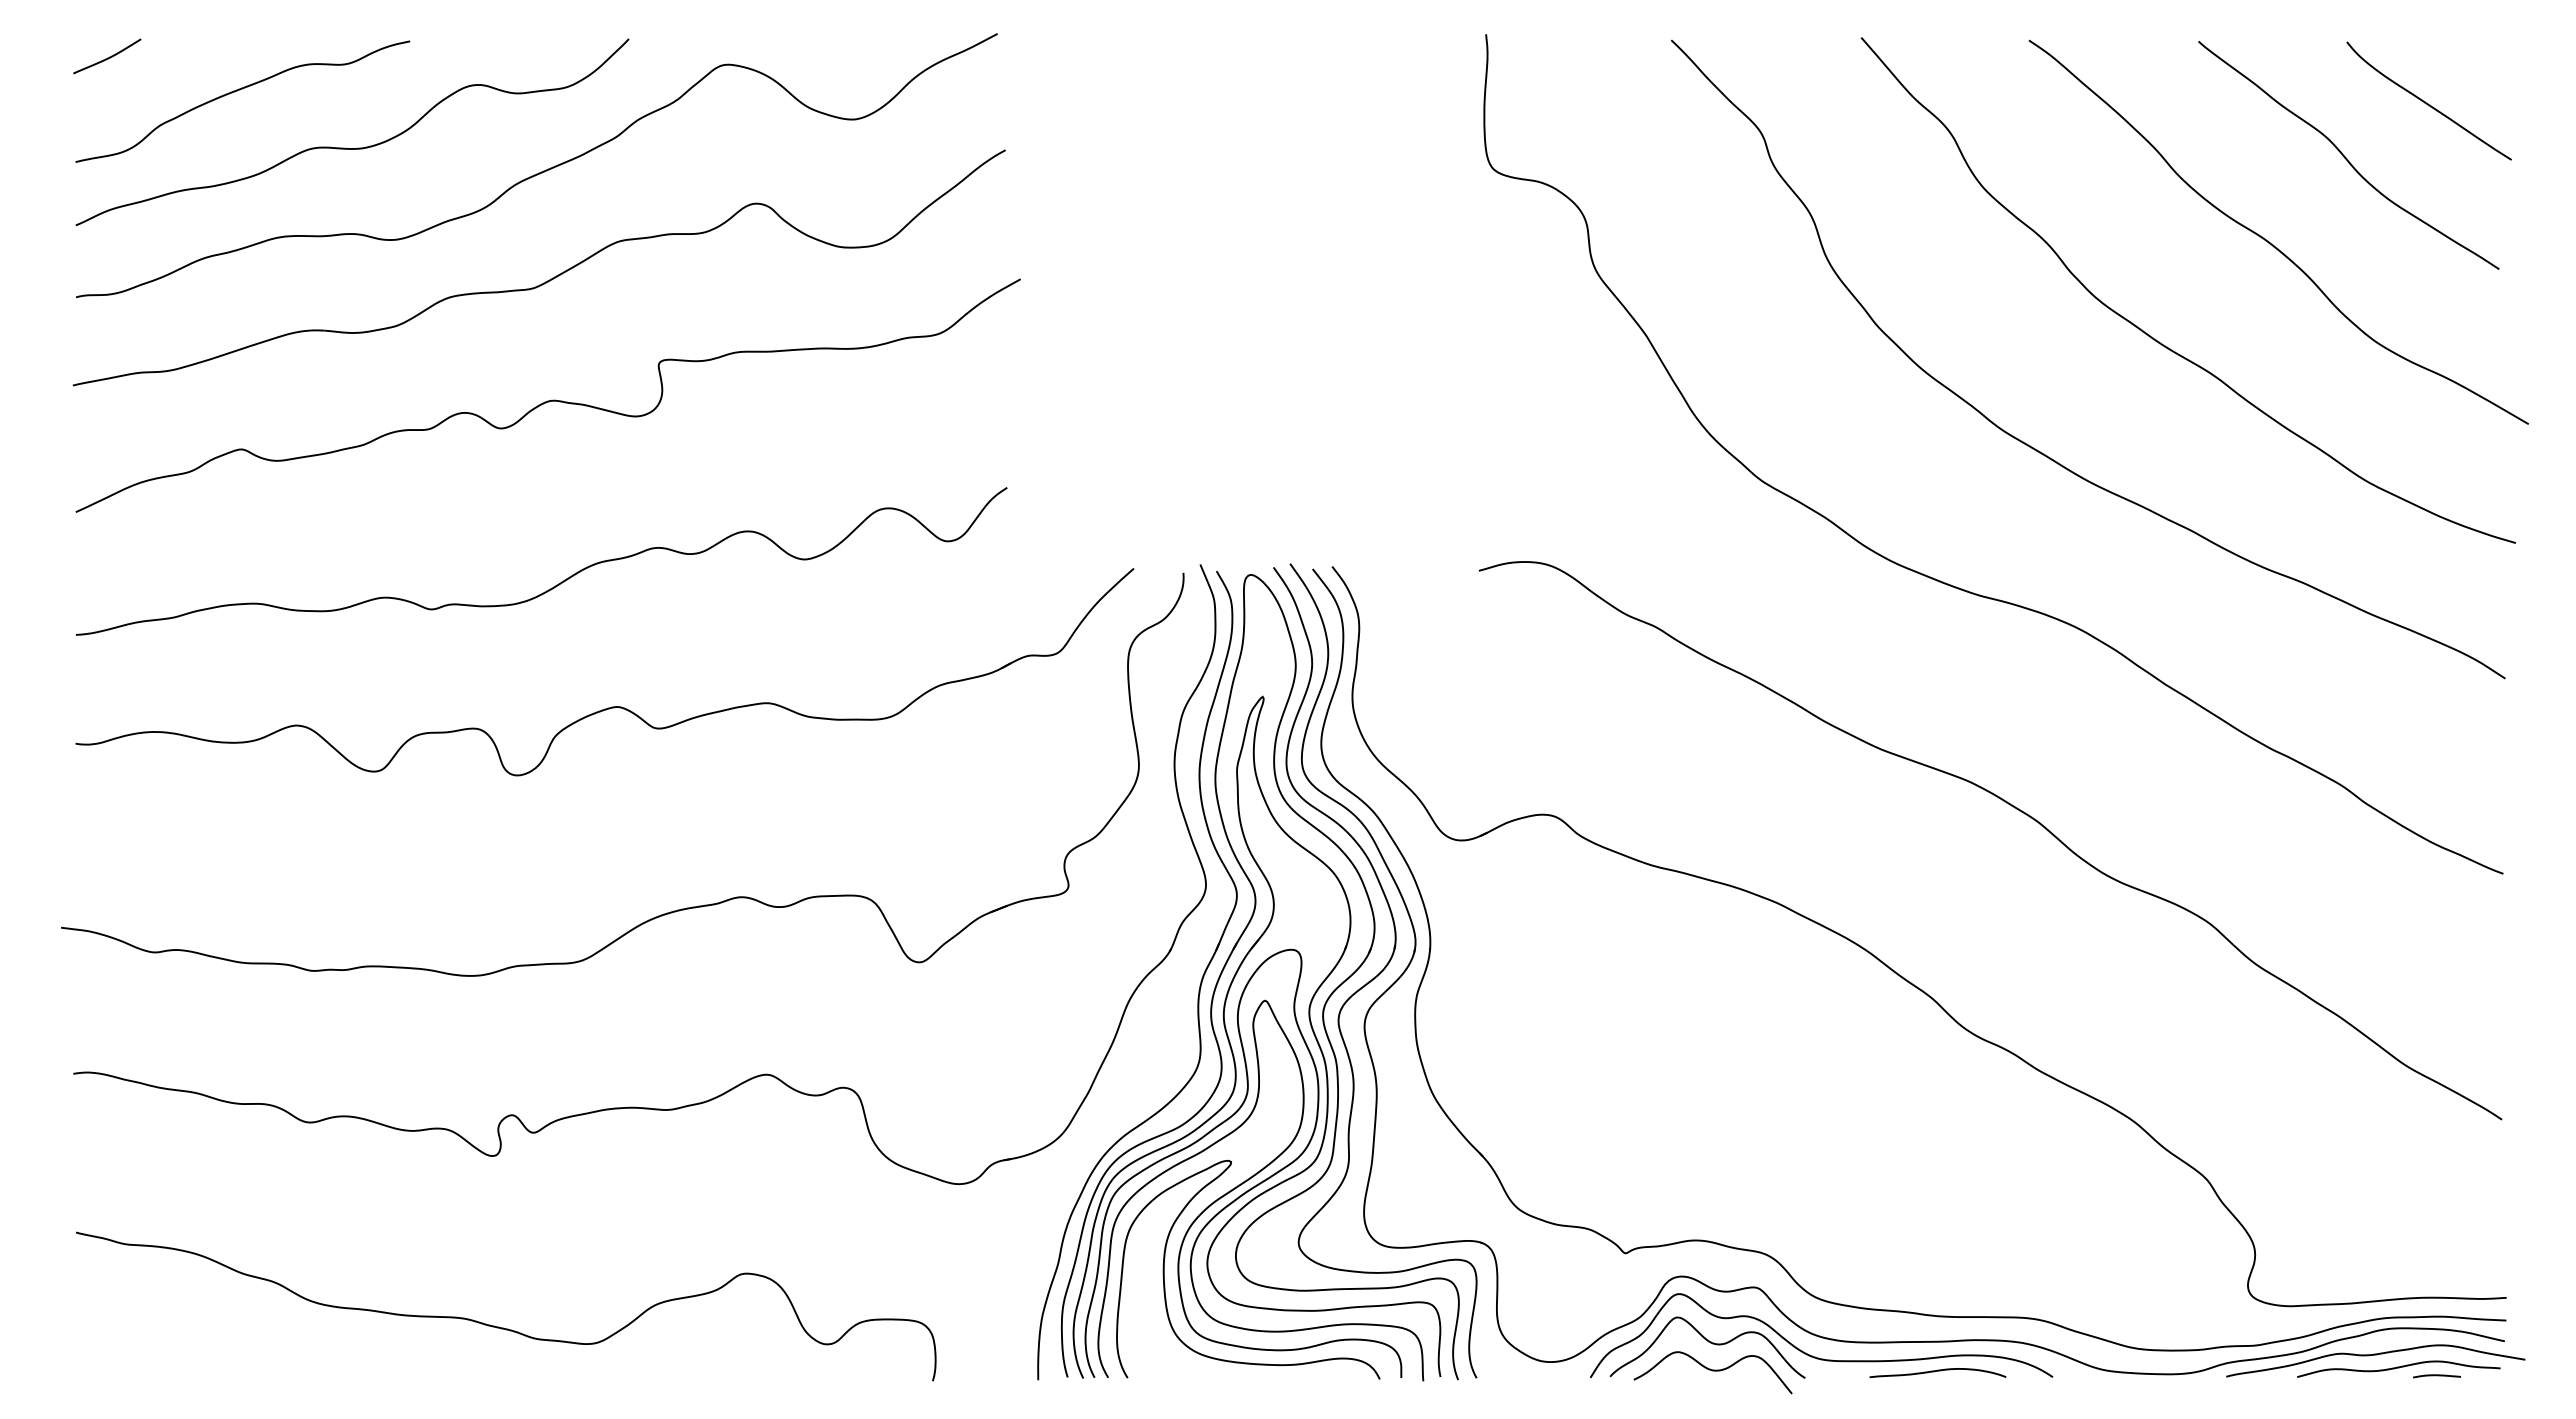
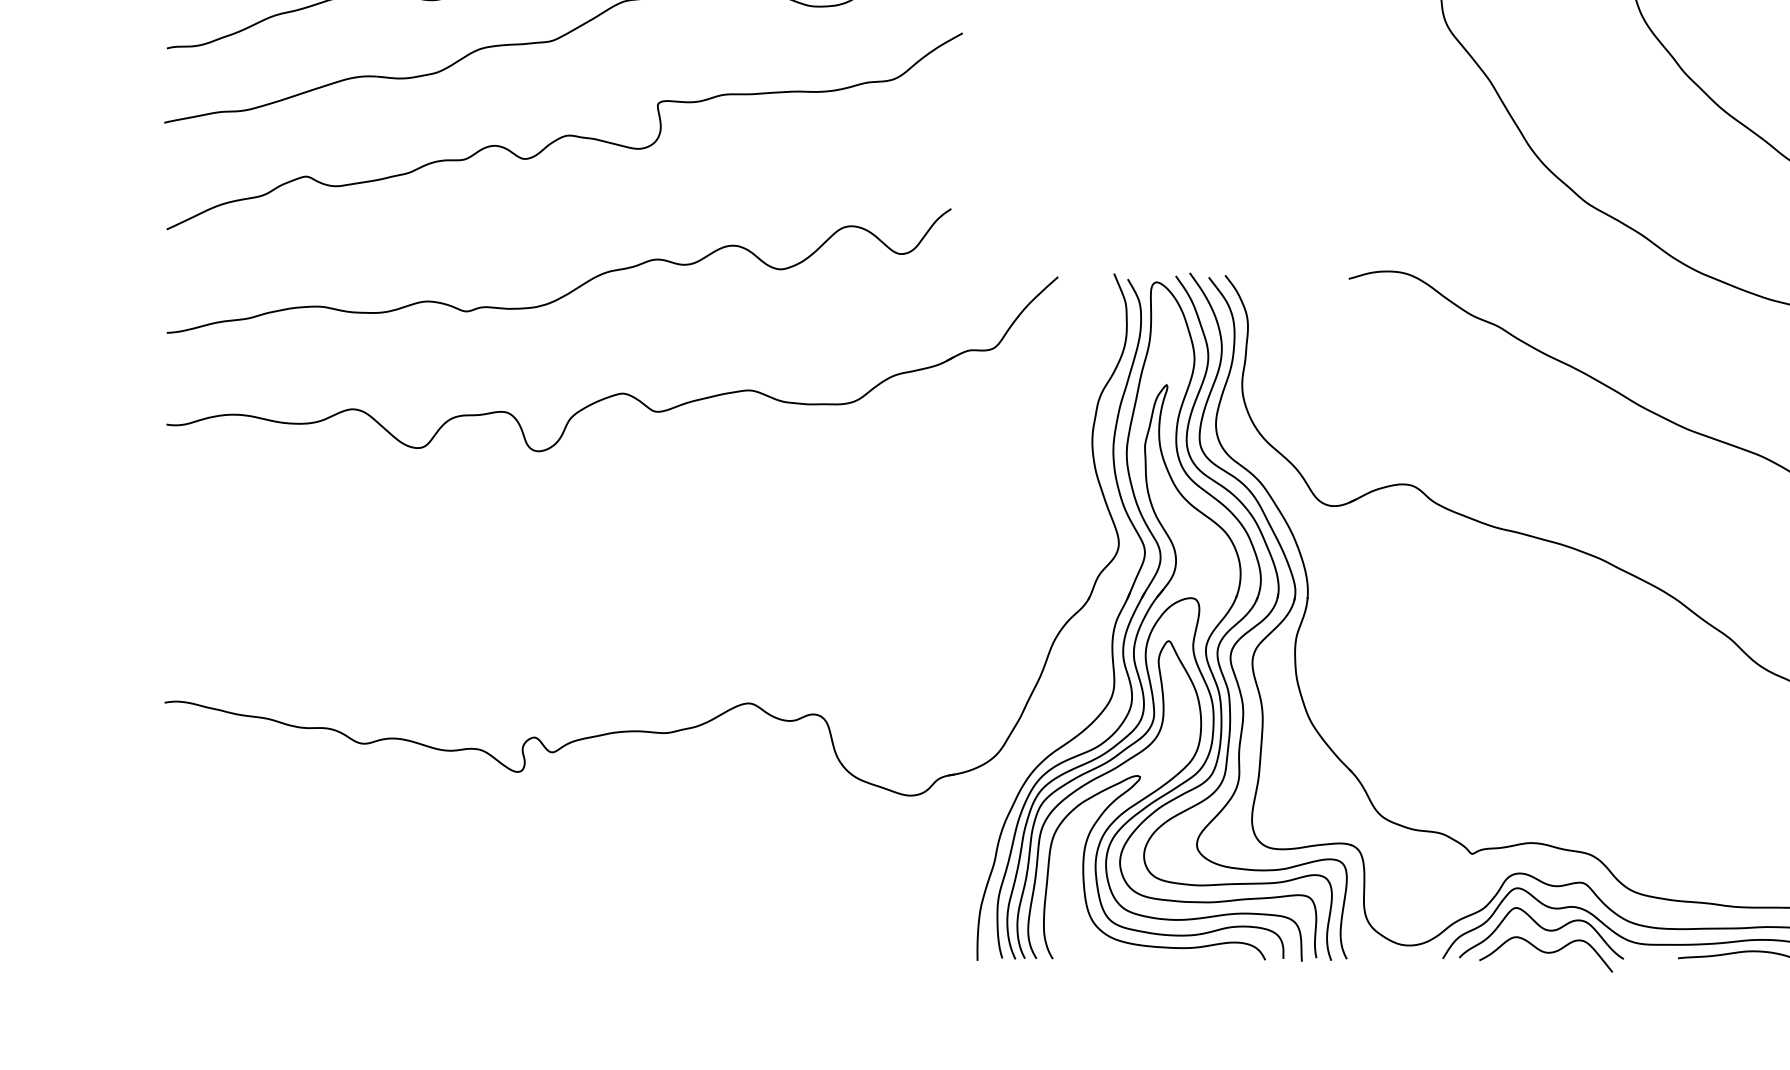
part: (663, 913) -> (661, 567), removed
curve: (499, 1326) -> (523, 915), removed

